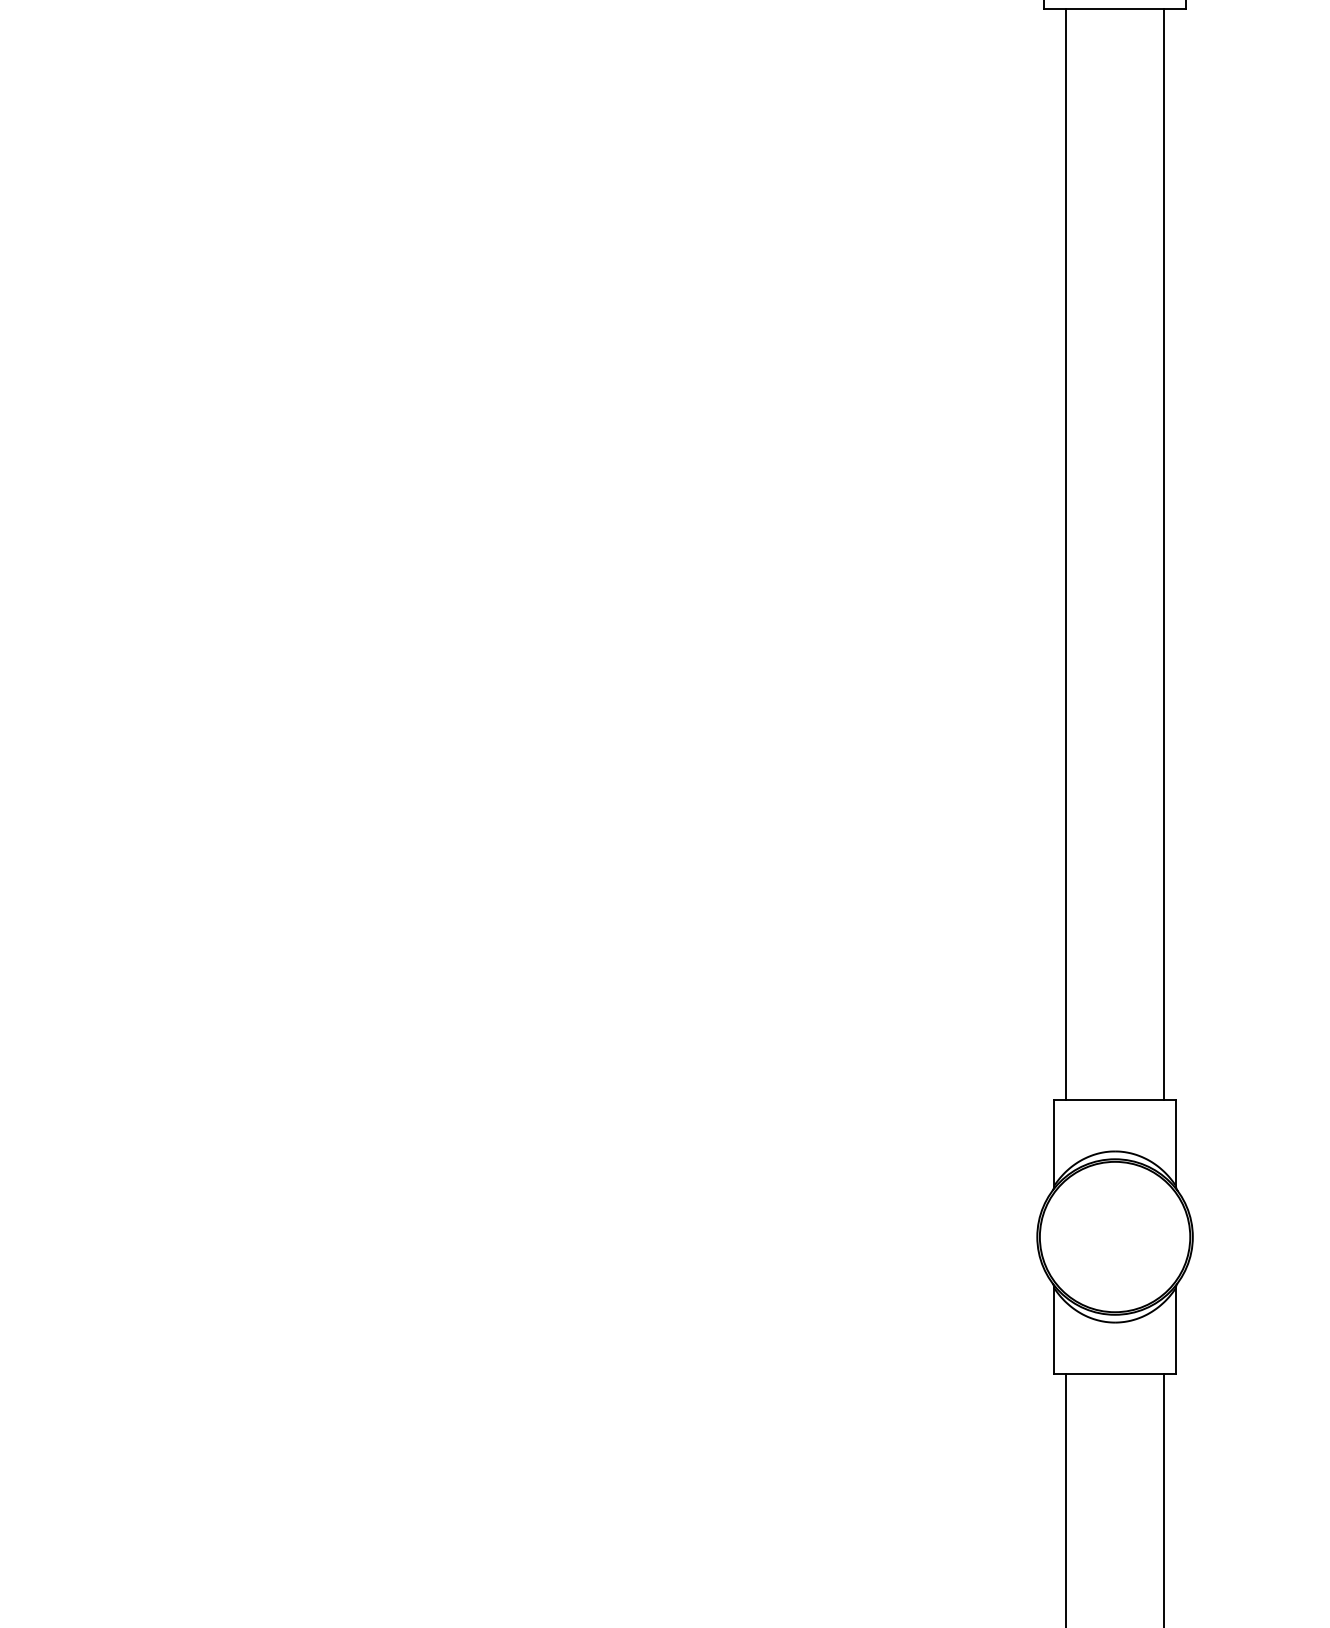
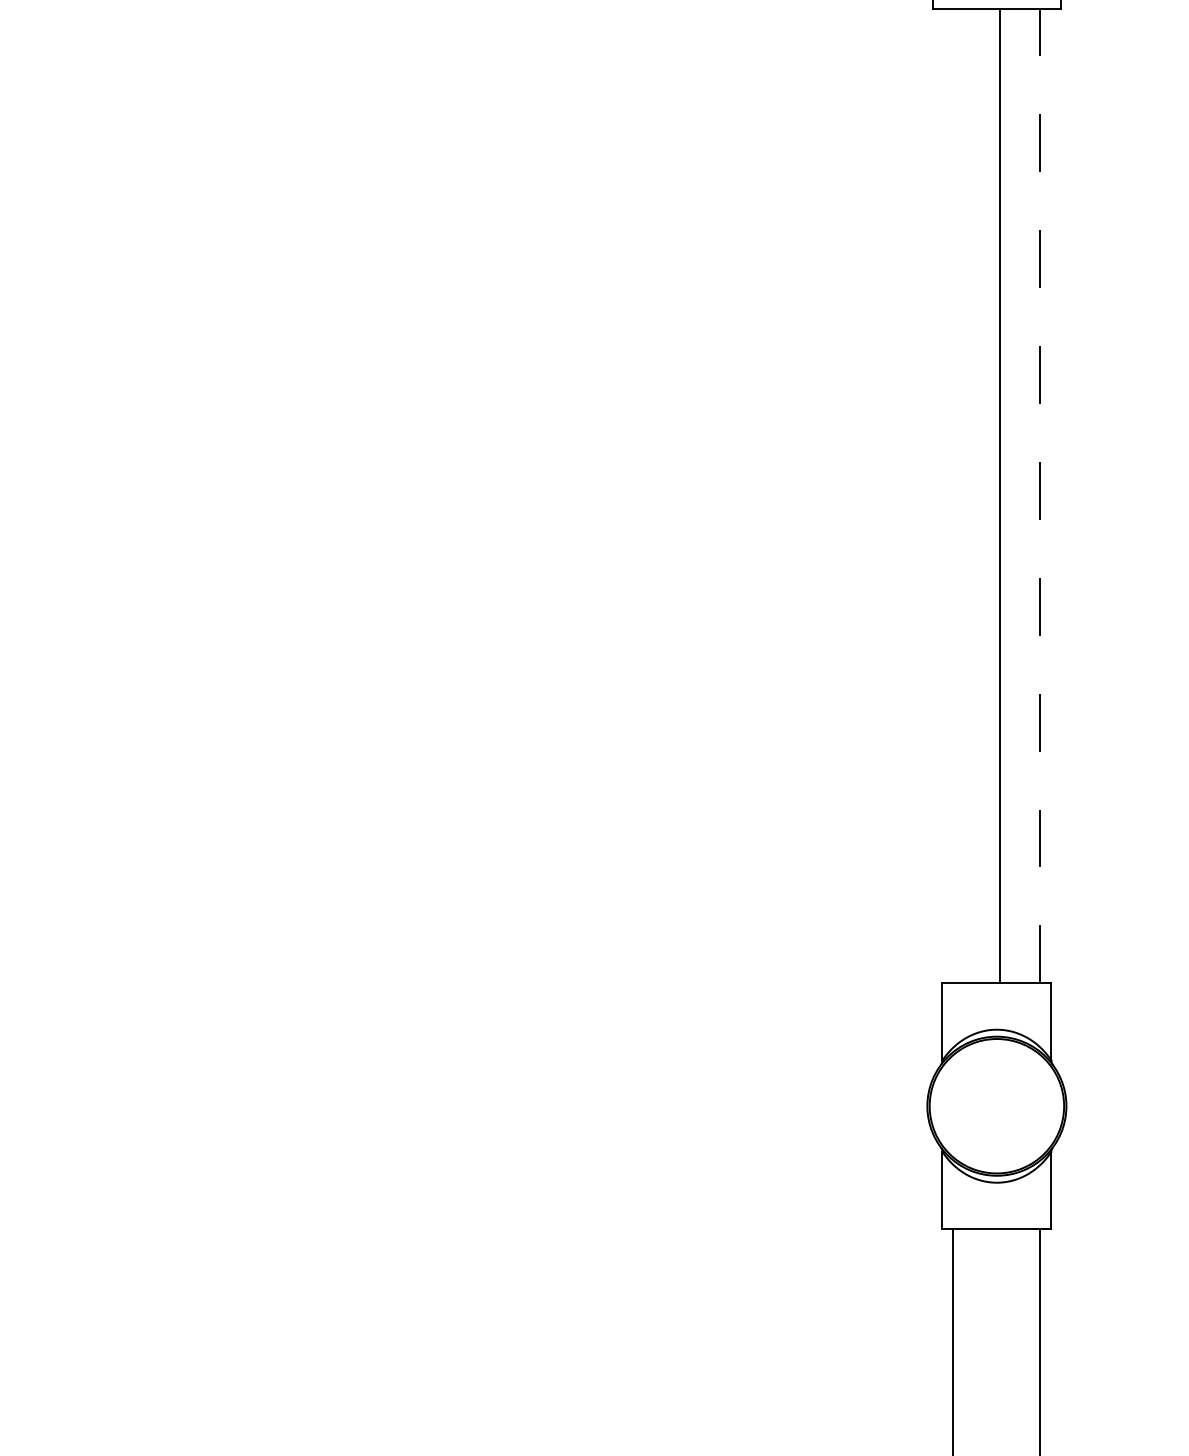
line: (1066, 554) -> (999, 495), moved
line: (1163, 554) -> (1040, 495), solid -> dashed

